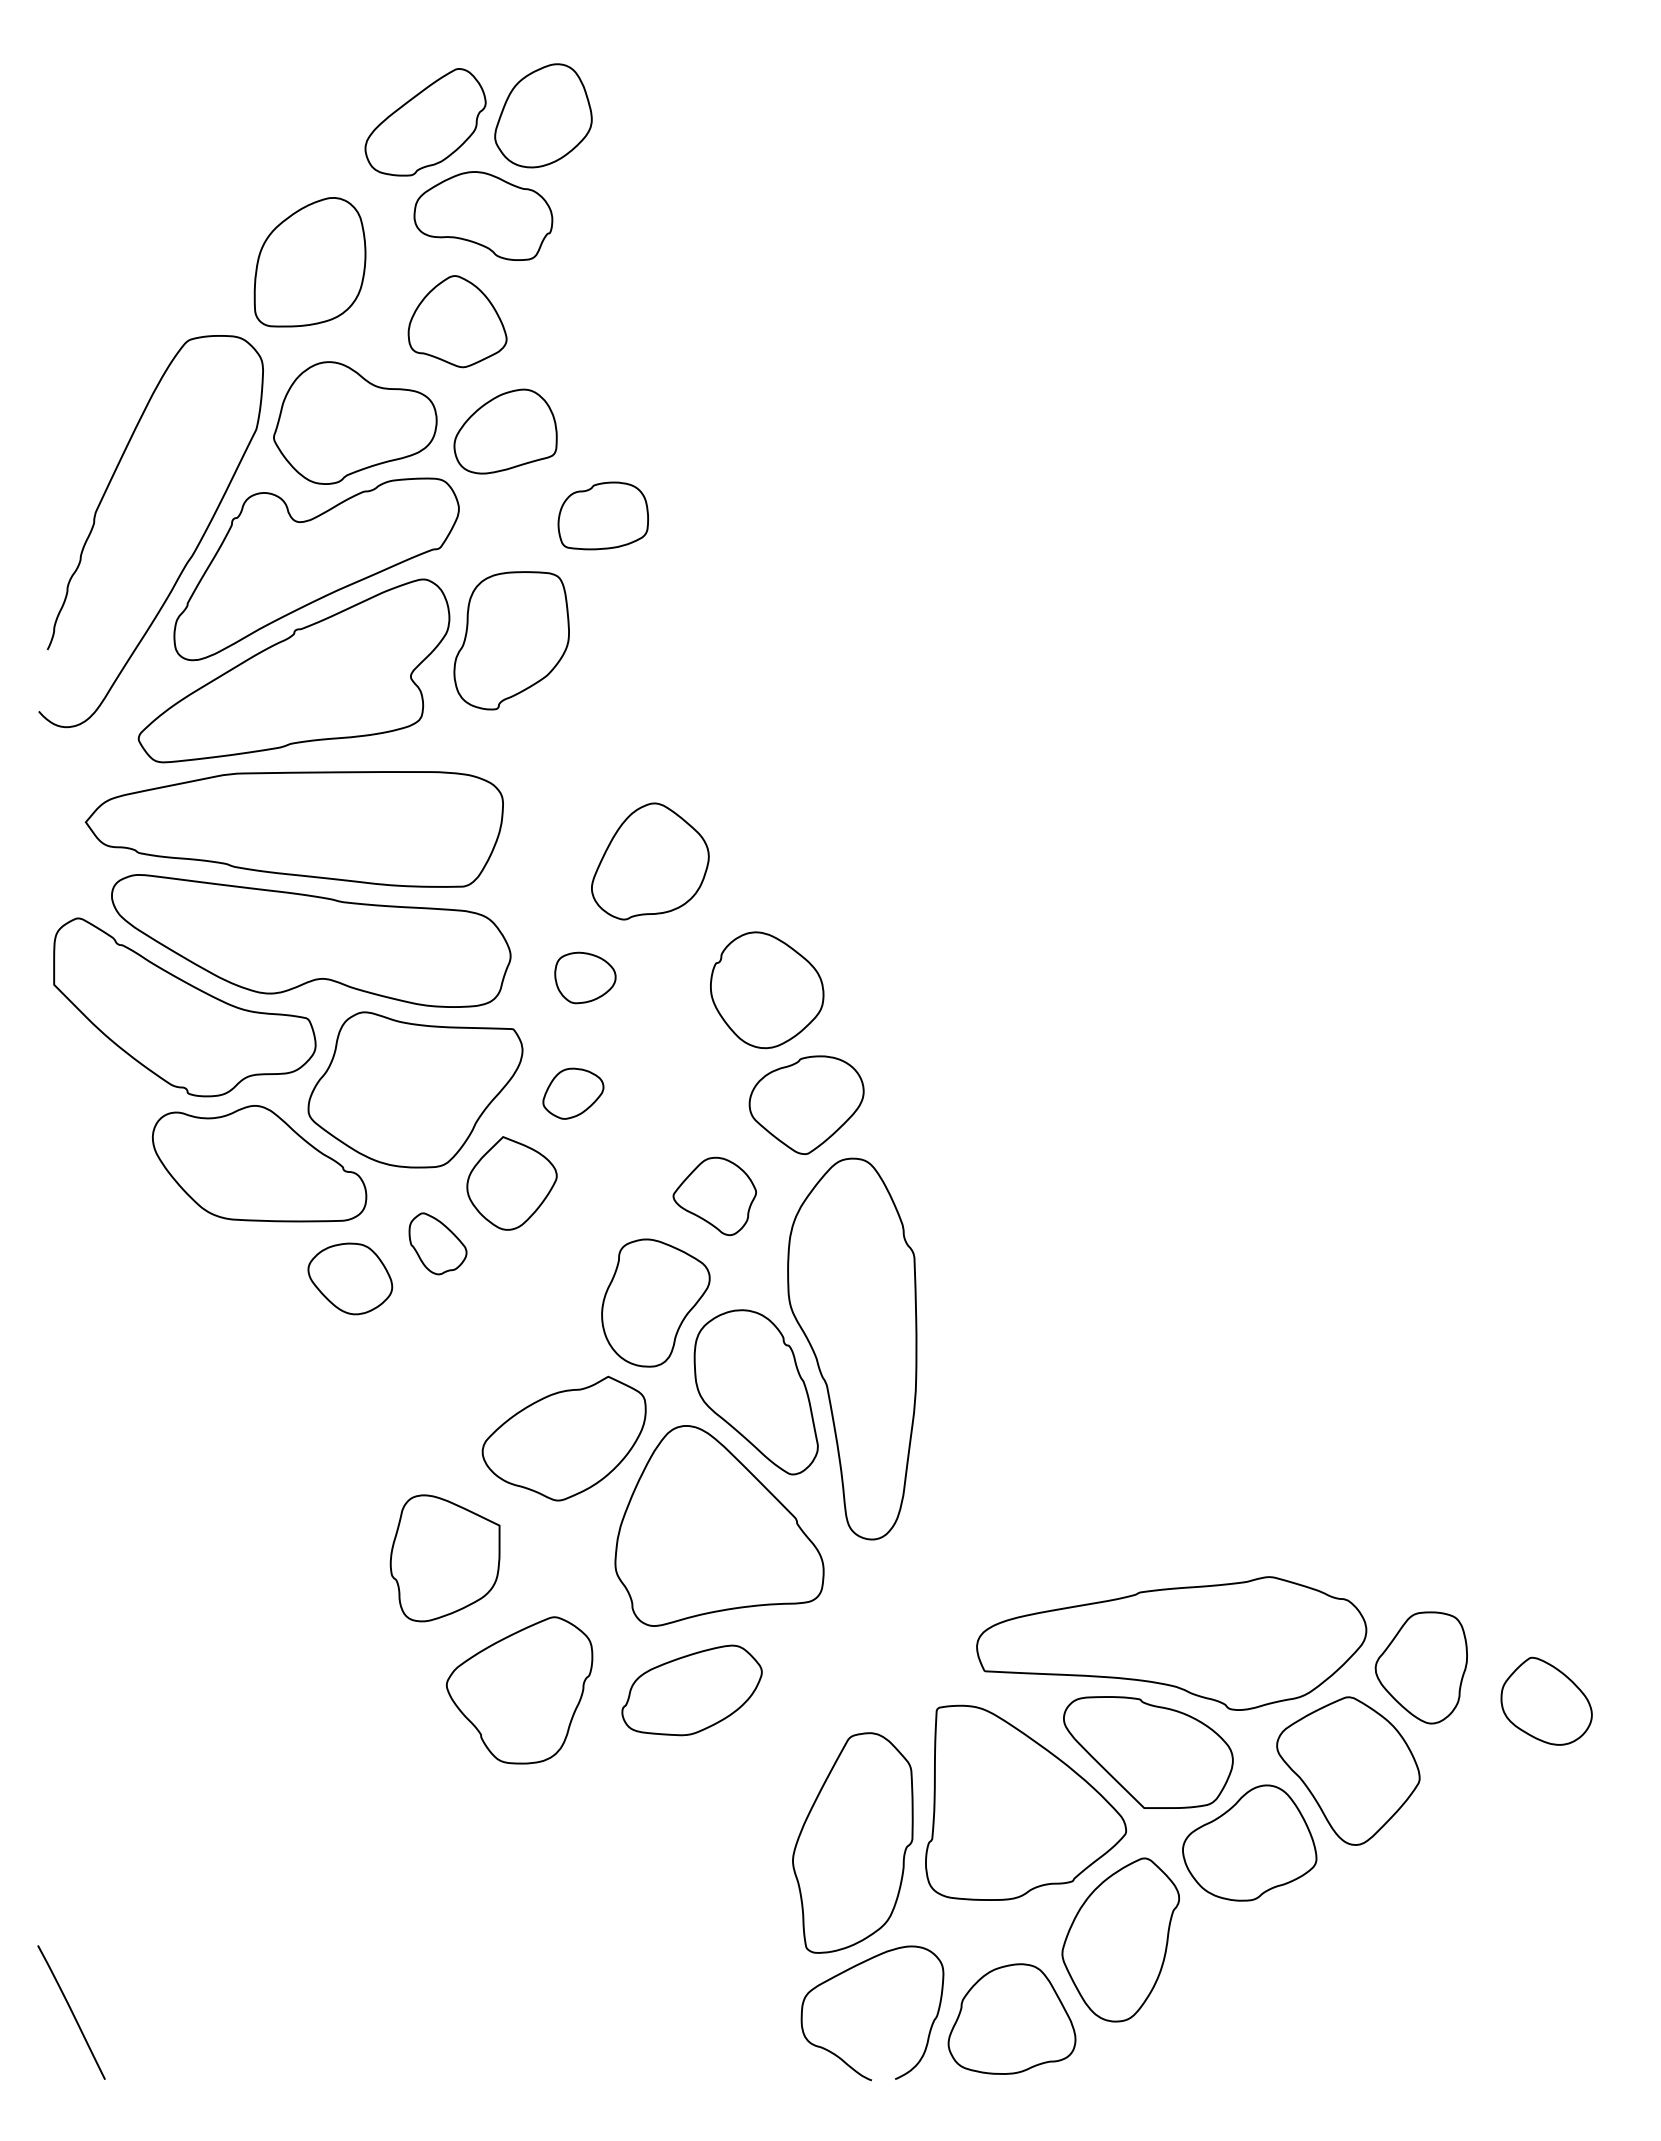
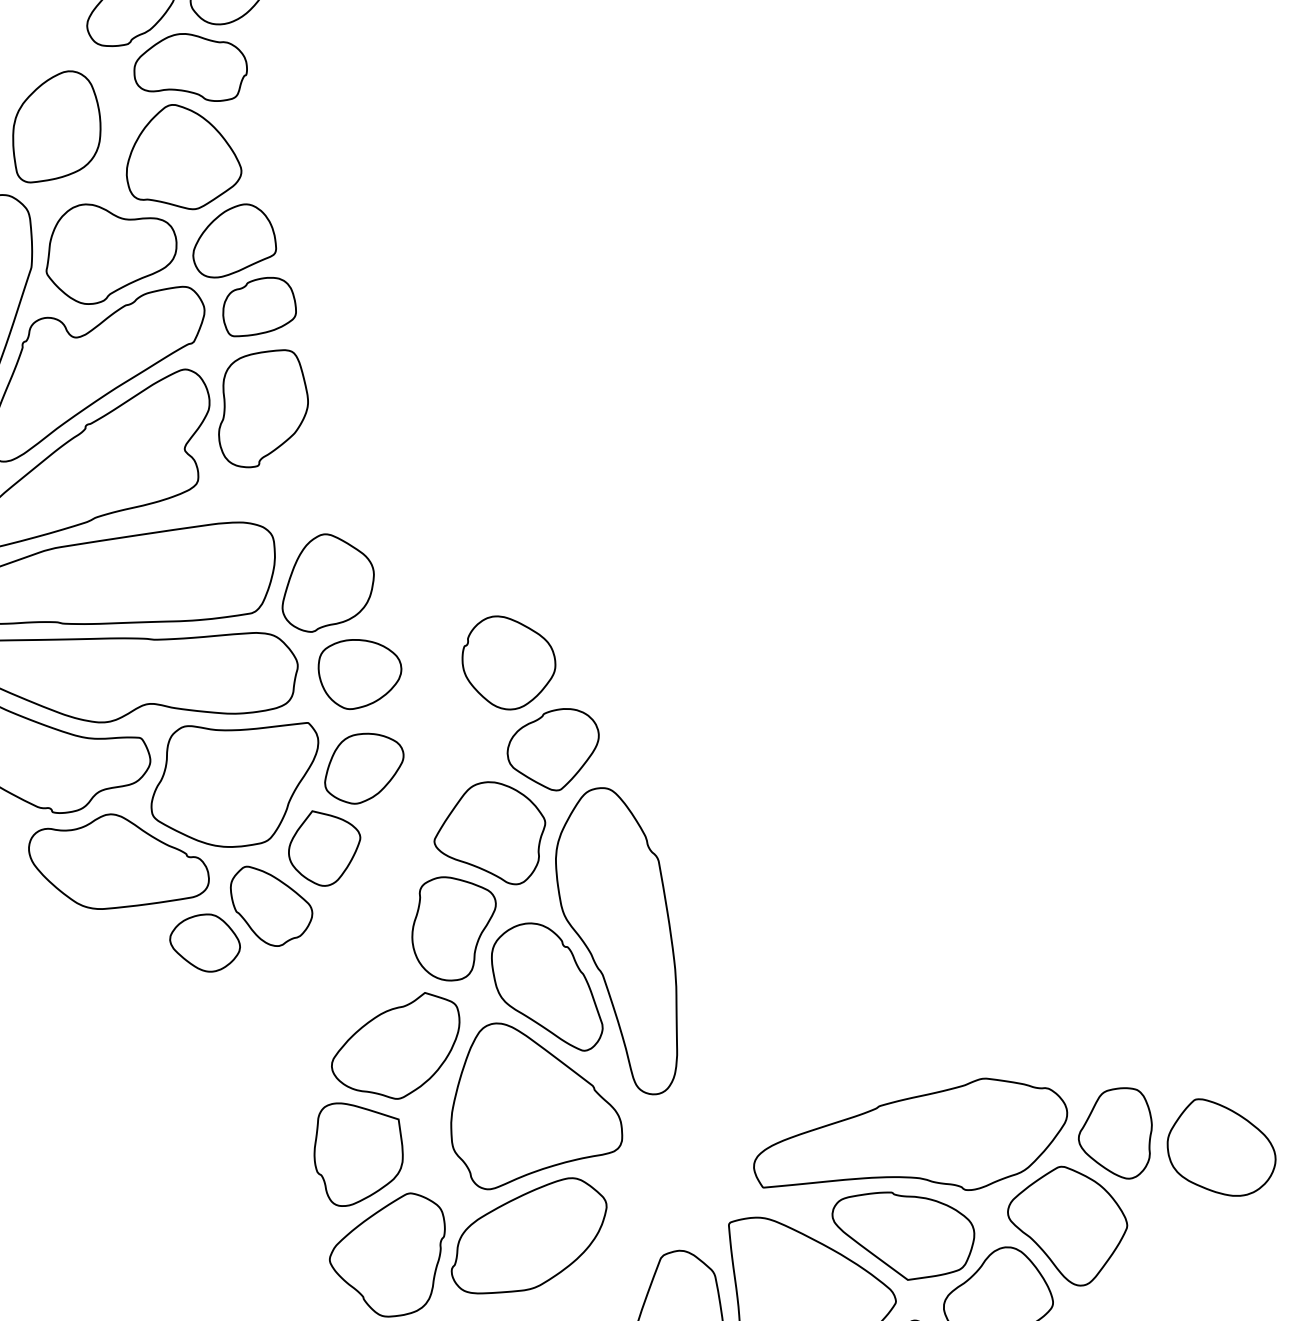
part: (457, 321) -> (181, 157), size x1.43
part: (602, 515) -> (258, 306), moved
part: (650, 861) -> (327, 581), moved
part: (585, 977) -> (360, 672), size x1.67
part: (573, 1093) -> (364, 767), size x1.67
part: (714, 1196) -> (490, 834), size x1.67
part: (437, 1243) -> (271, 904), size x1.67
part: (444, 1558) -> (357, 1152), moved
part: (691, 1690) -> (528, 1236), size x1.43
part: (1546, 1701) -> (1220, 1147), size x1.43

